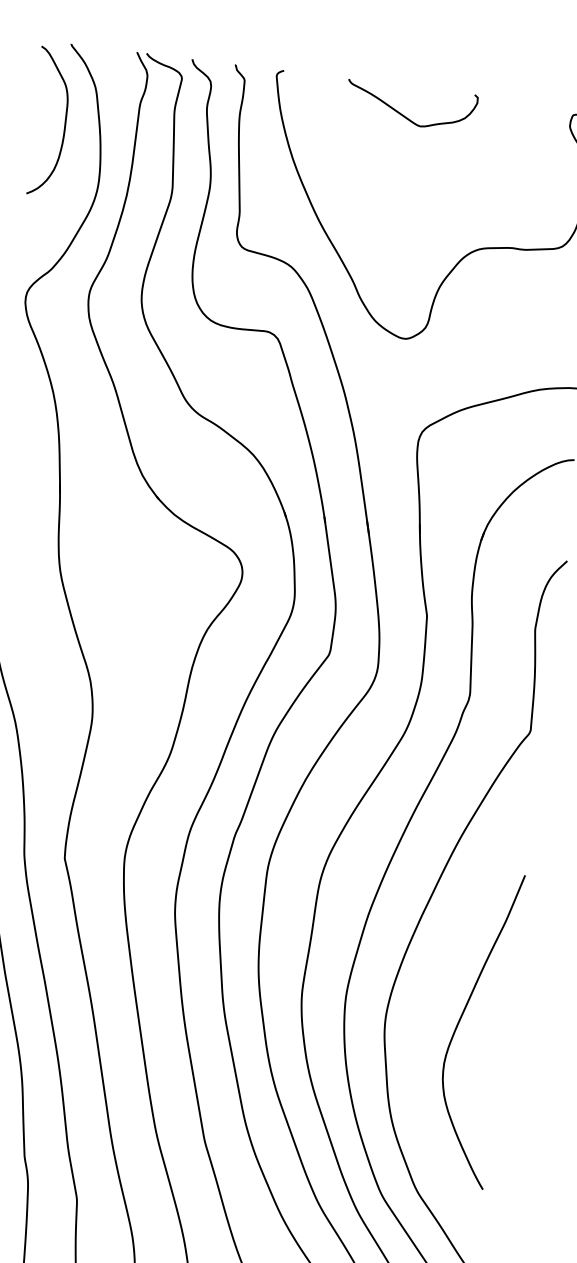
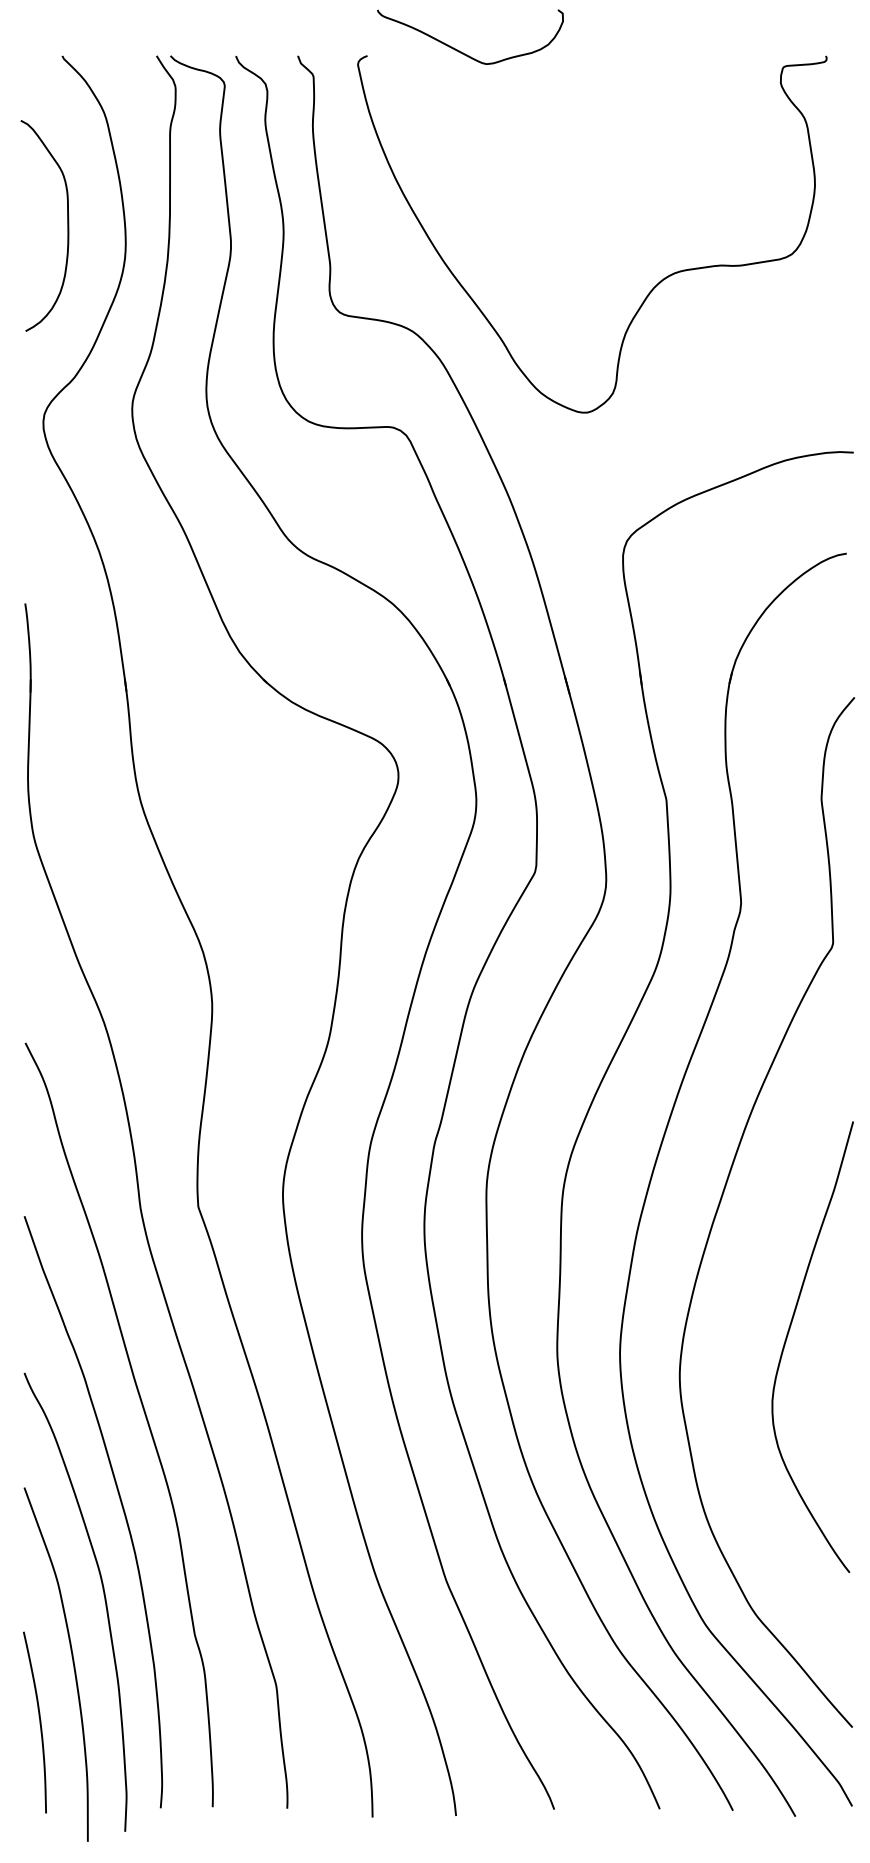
curve: (405, 116) -> (463, 52), moved
curve: (64, 123) -> (67, 225), moved
curve: (460, 1020) -> (787, 1338), moved

